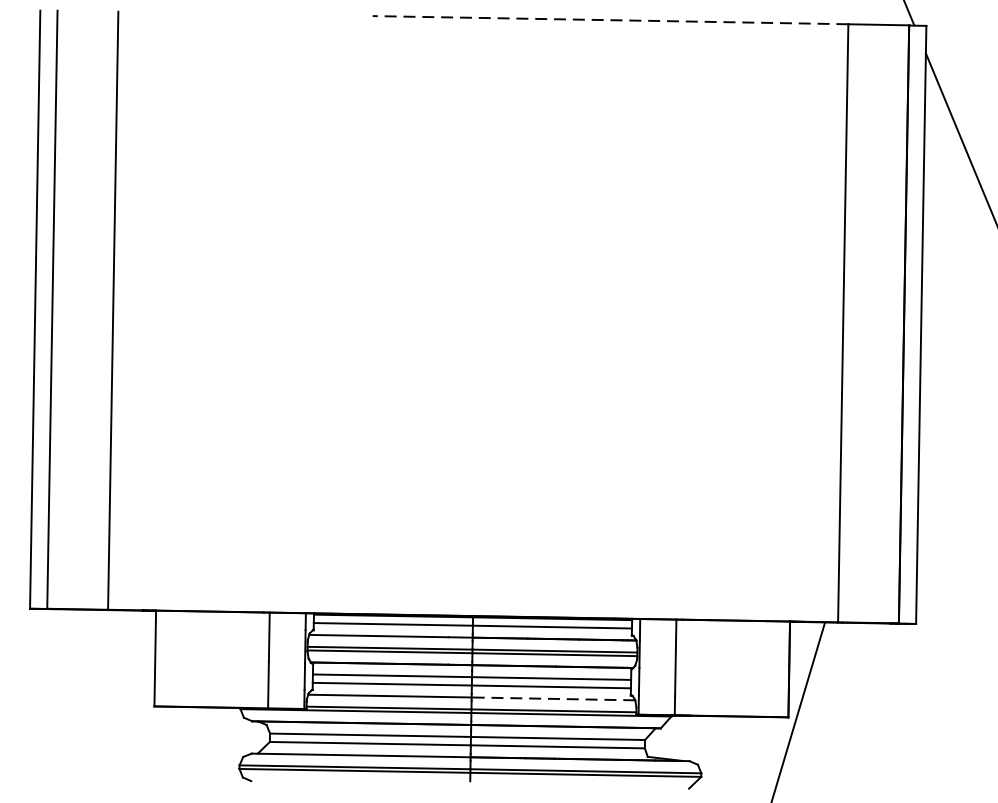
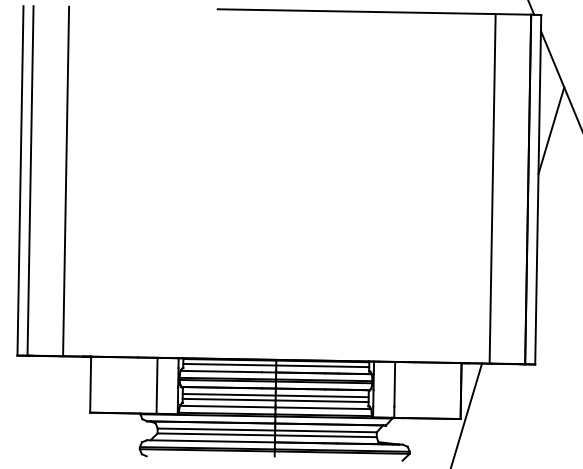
line: (610, 19) -> (356, 11), dashed -> solid
line: (943, 223) -> (551, 130), added
line: (553, 699) -> (323, 408), dashed -> solid

